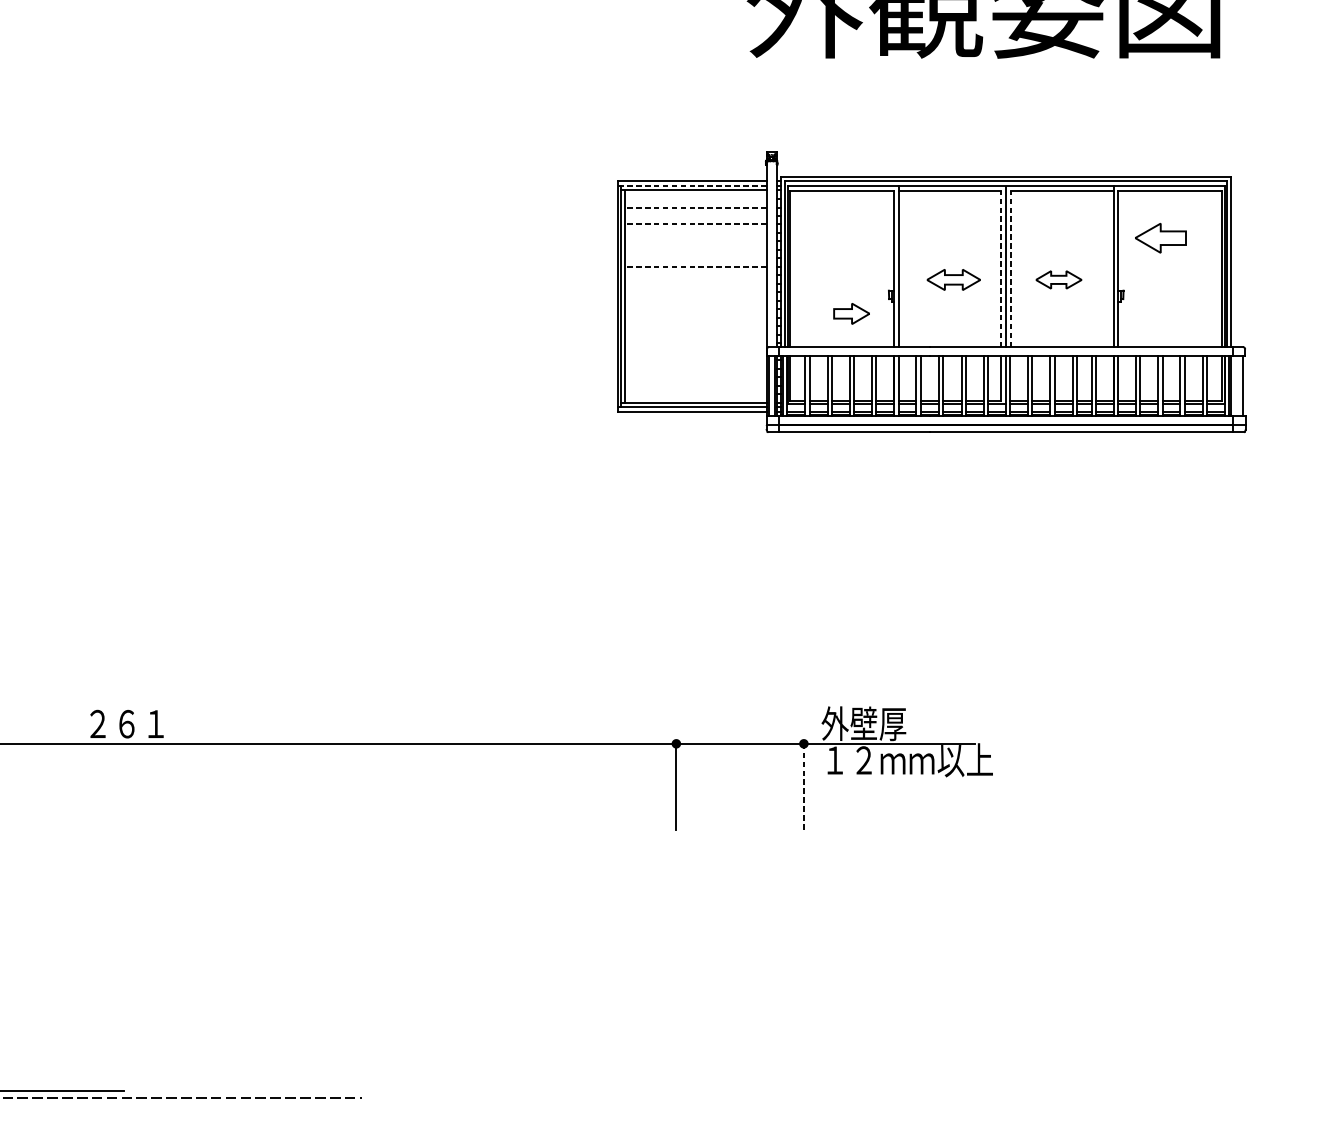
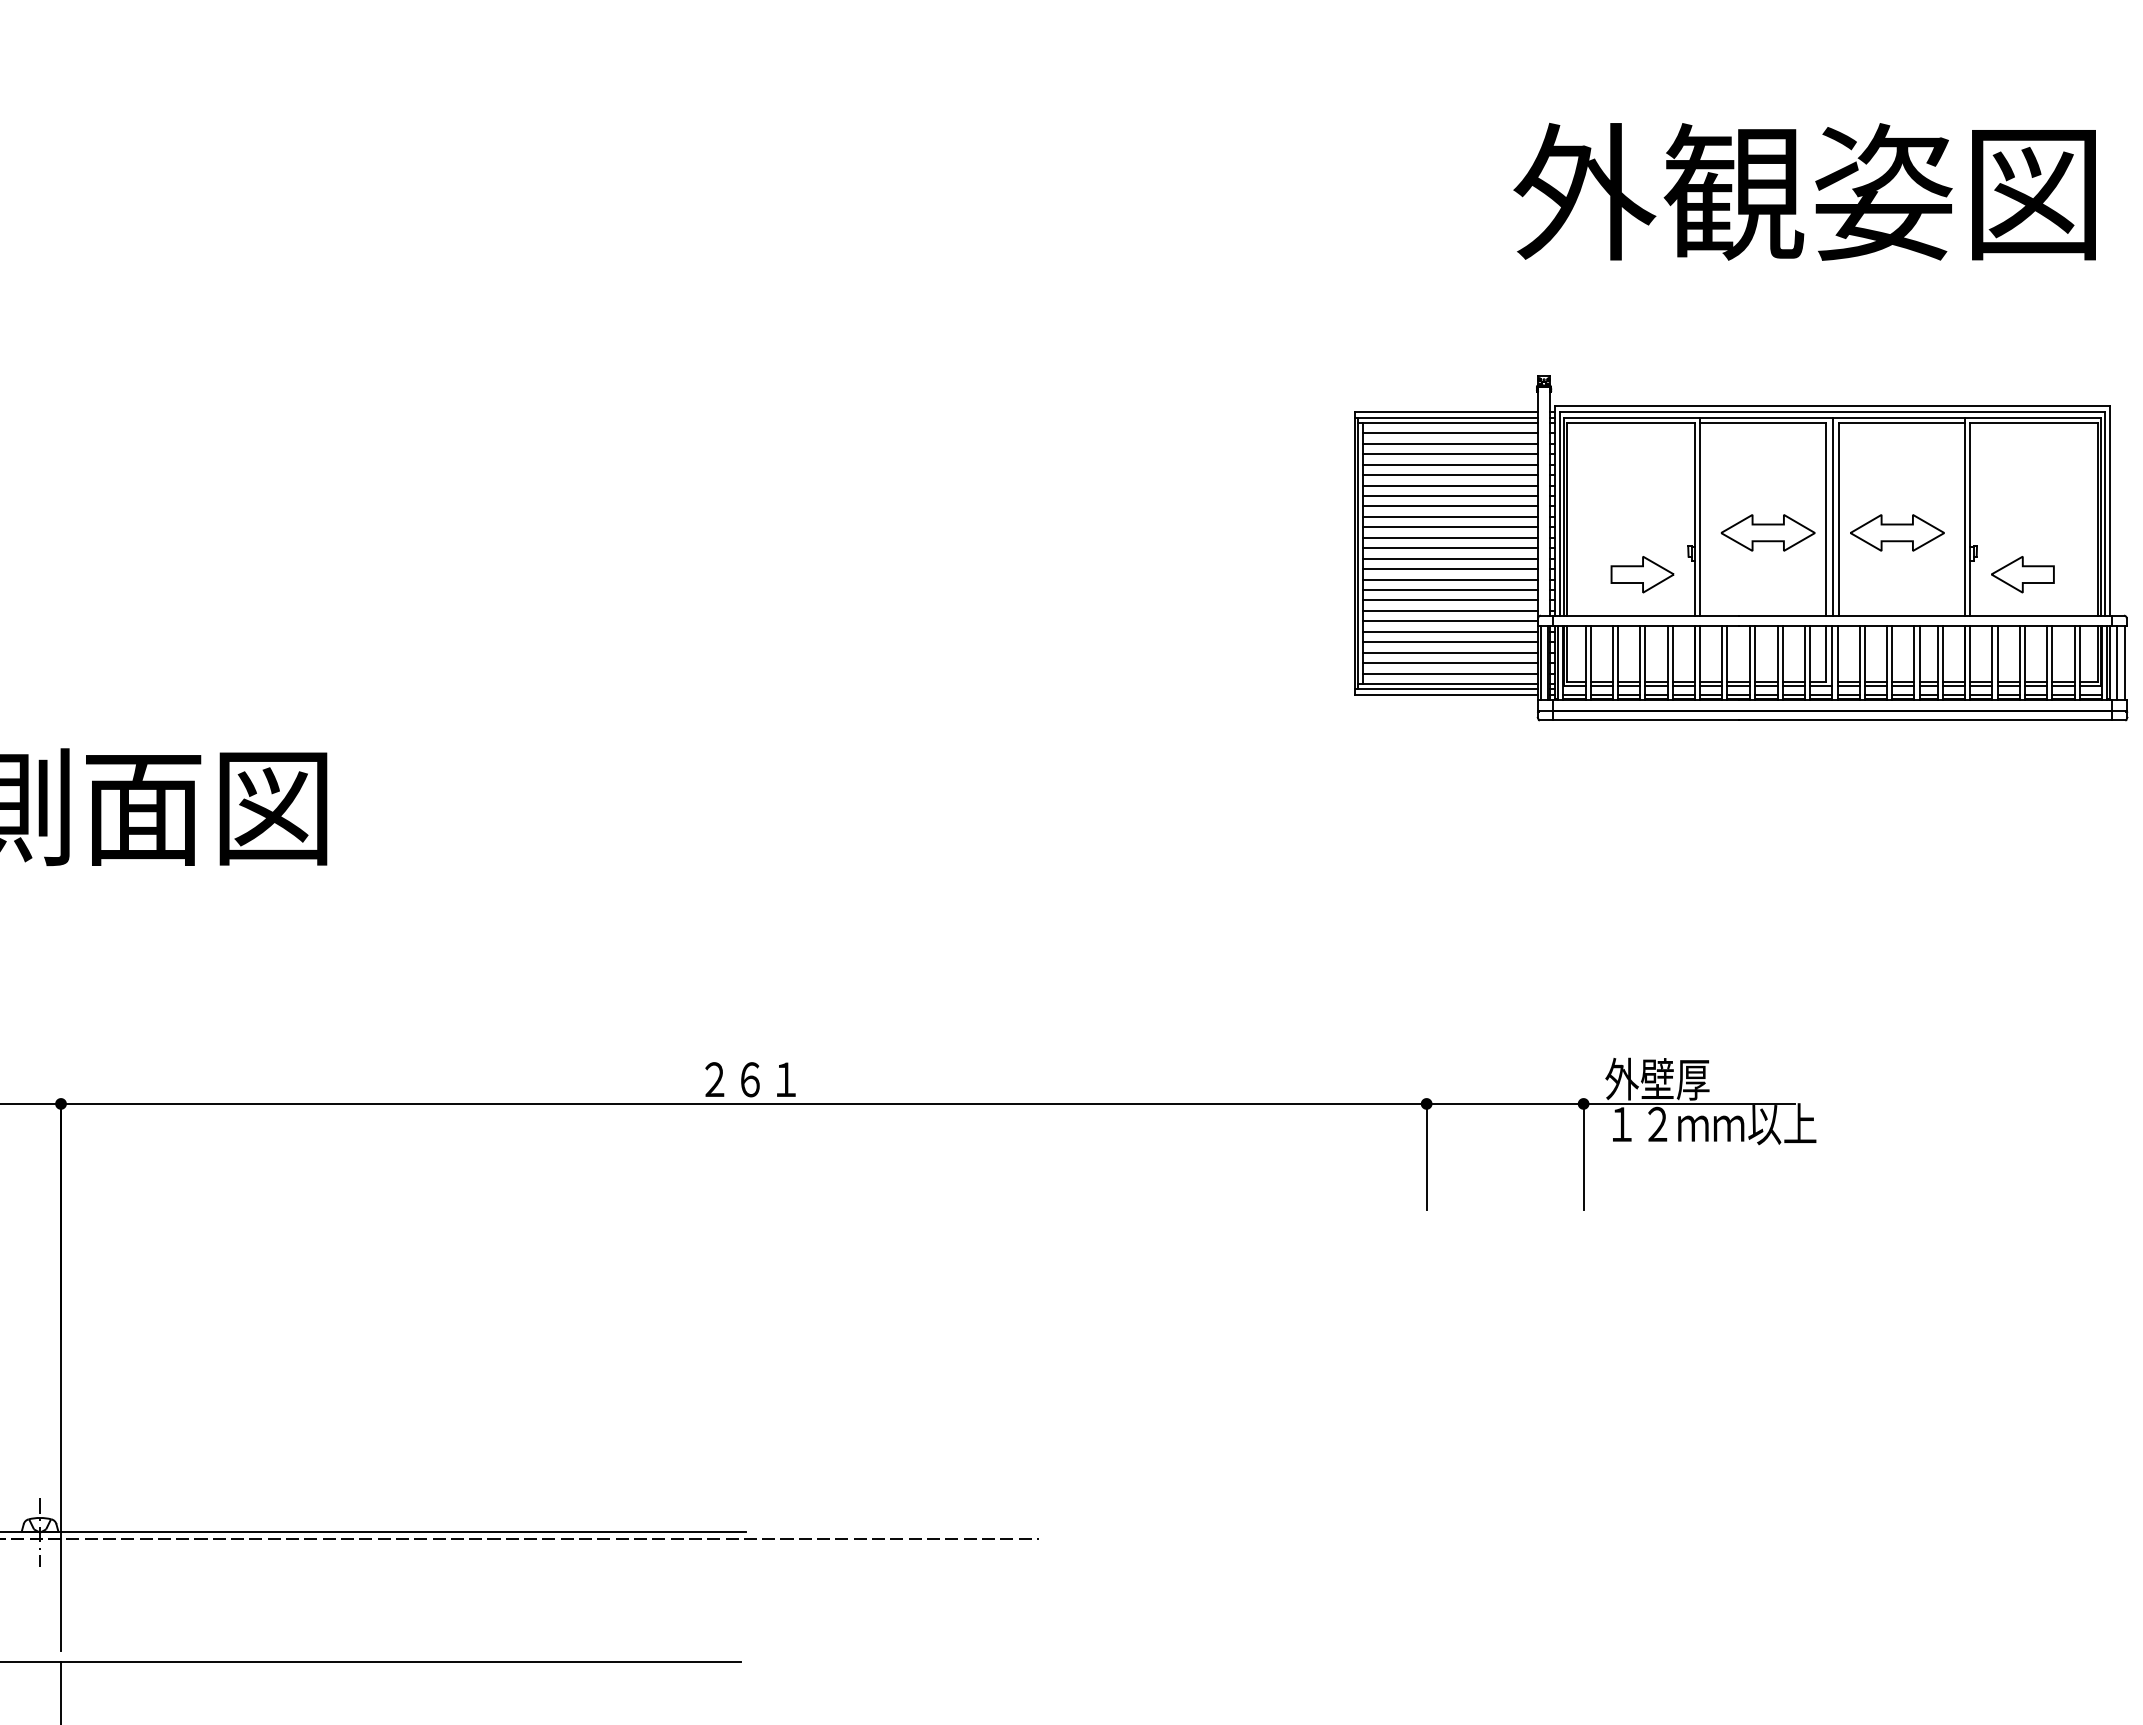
line: (692, 186) -> (1446, 417), dashed -> solid
line: (695, 199) -> (1450, 433), added
line: (695, 207) -> (1450, 443), dashed -> solid
line: (695, 216) -> (1450, 454), added
line: (695, 224) -> (1450, 464), dashed -> solid
line: (695, 233) -> (1450, 475), added
part: (1160, 238) -> (2022, 574), moved
line: (695, 241) -> (1450, 485), added
line: (695, 250) -> (1450, 496), added
line: (695, 258) -> (1450, 506), added
line: (695, 266) -> (1450, 516), dashed -> solid
line: (1001, 268) -> (1826, 519), dashed -> solid
line: (1010, 268) -> (1838, 519), dashed -> solid
line: (695, 275) -> (1450, 527), added
part: (953, 279) -> (1767, 532), size x1.43
part: (1058, 279) -> (1897, 532), size x1.67
line: (695, 283) -> (1450, 537), added
line: (695, 292) -> (1450, 548), added
line: (695, 300) -> (1450, 558), added
line: (695, 309) -> (1450, 569), added
part: (851, 313) -> (1642, 574), size x1.43
line: (695, 317) -> (1450, 579), added
line: (695, 326) -> (1450, 590), added
line: (695, 334) -> (1450, 600), added
line: (695, 342) -> (1450, 610), added
line: (695, 351) -> (1450, 621), added
line: (695, 359) -> (1450, 631), added
line: (695, 368) -> (1450, 642), added
line: (695, 377) -> (1450, 652), added
line: (695, 385) -> (1450, 663), added
line: (1236, 385) -> (2116, 663), added
line: (695, 394) -> (1450, 673), added
line: (803, 784) -> (1583, 1154), dashed -> solid

